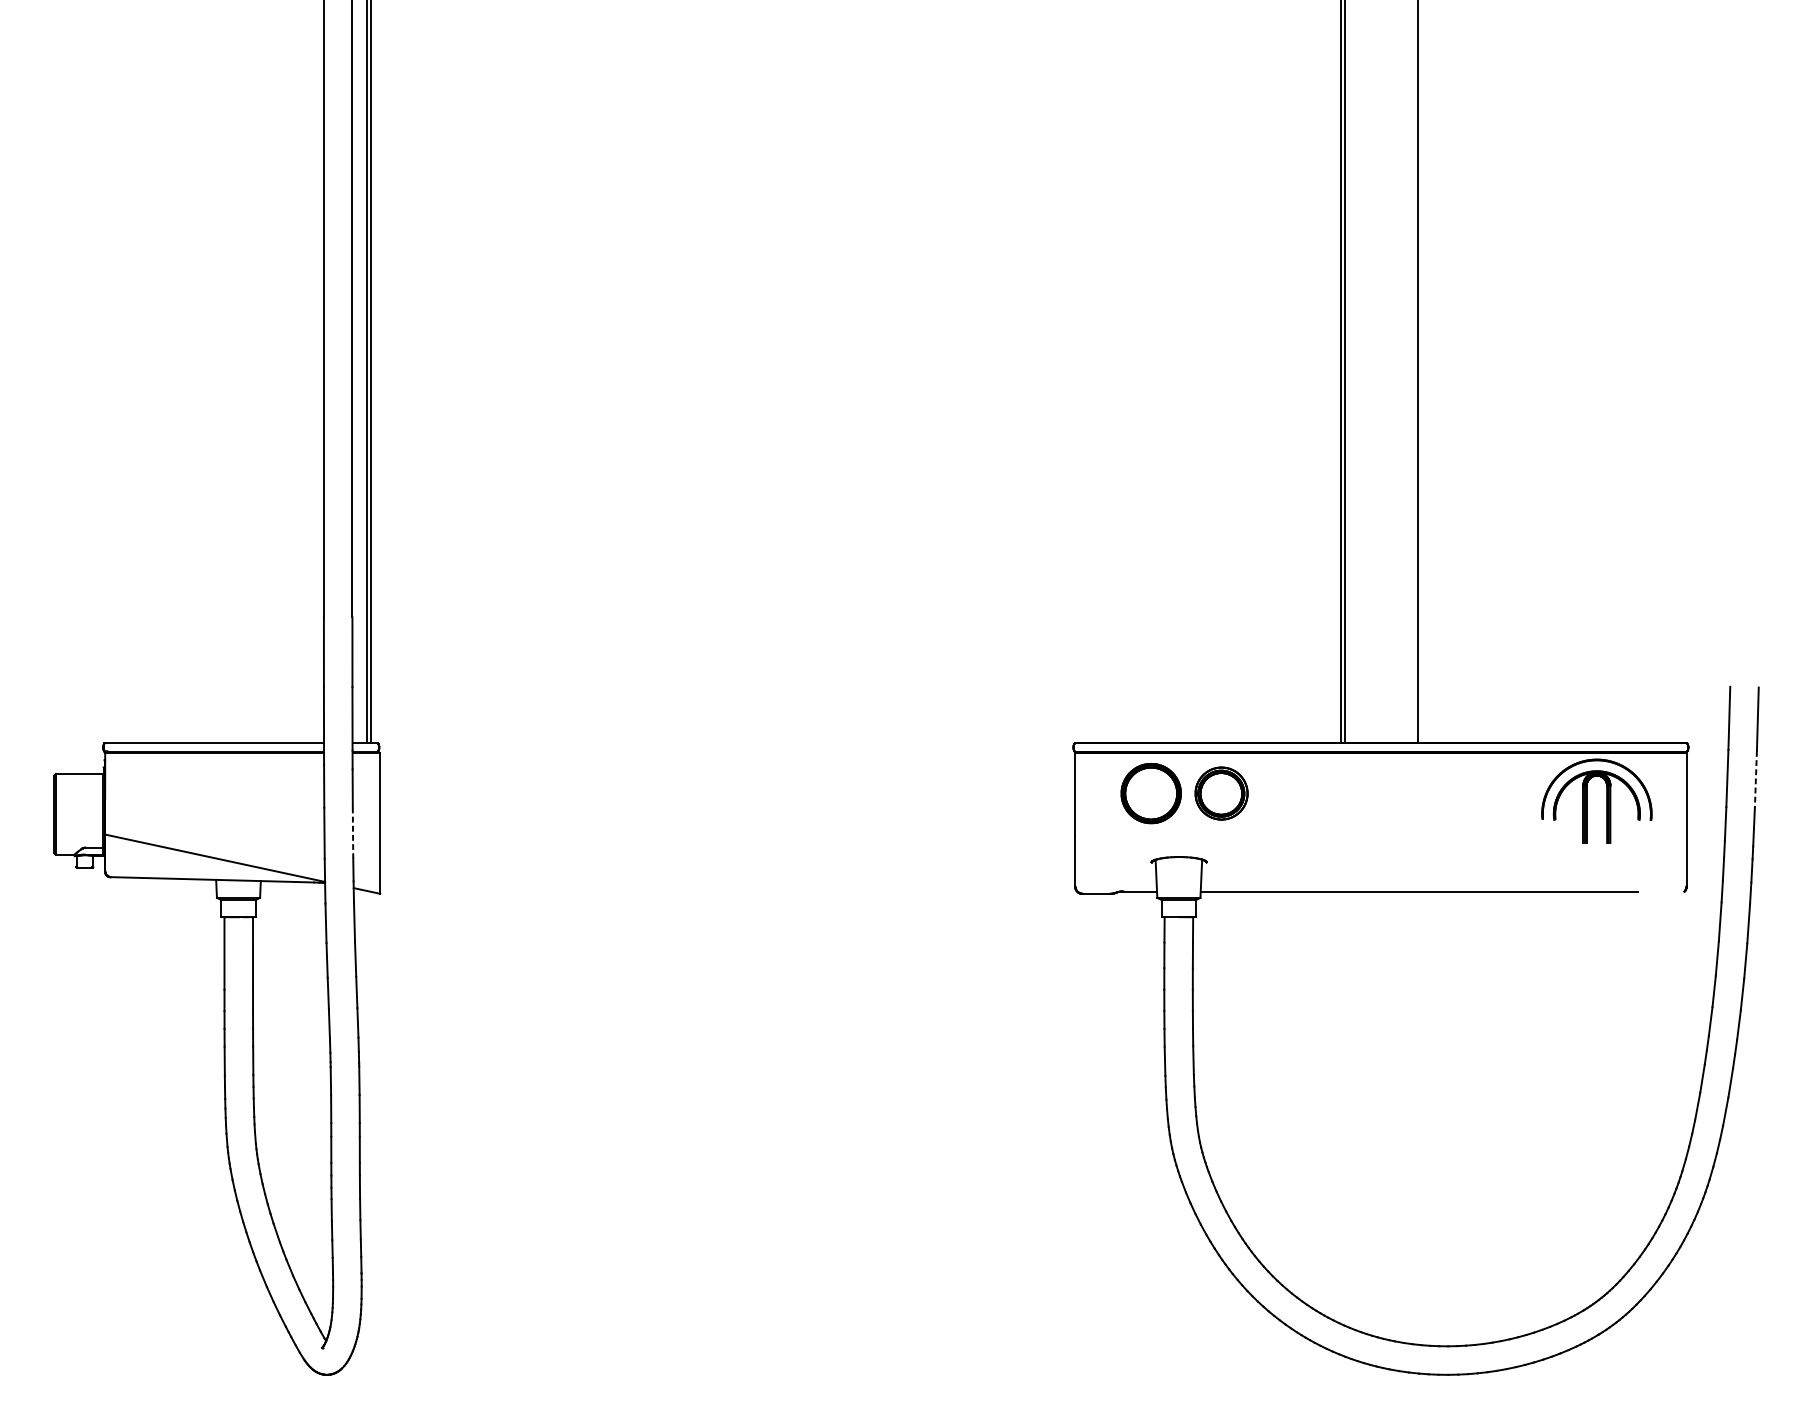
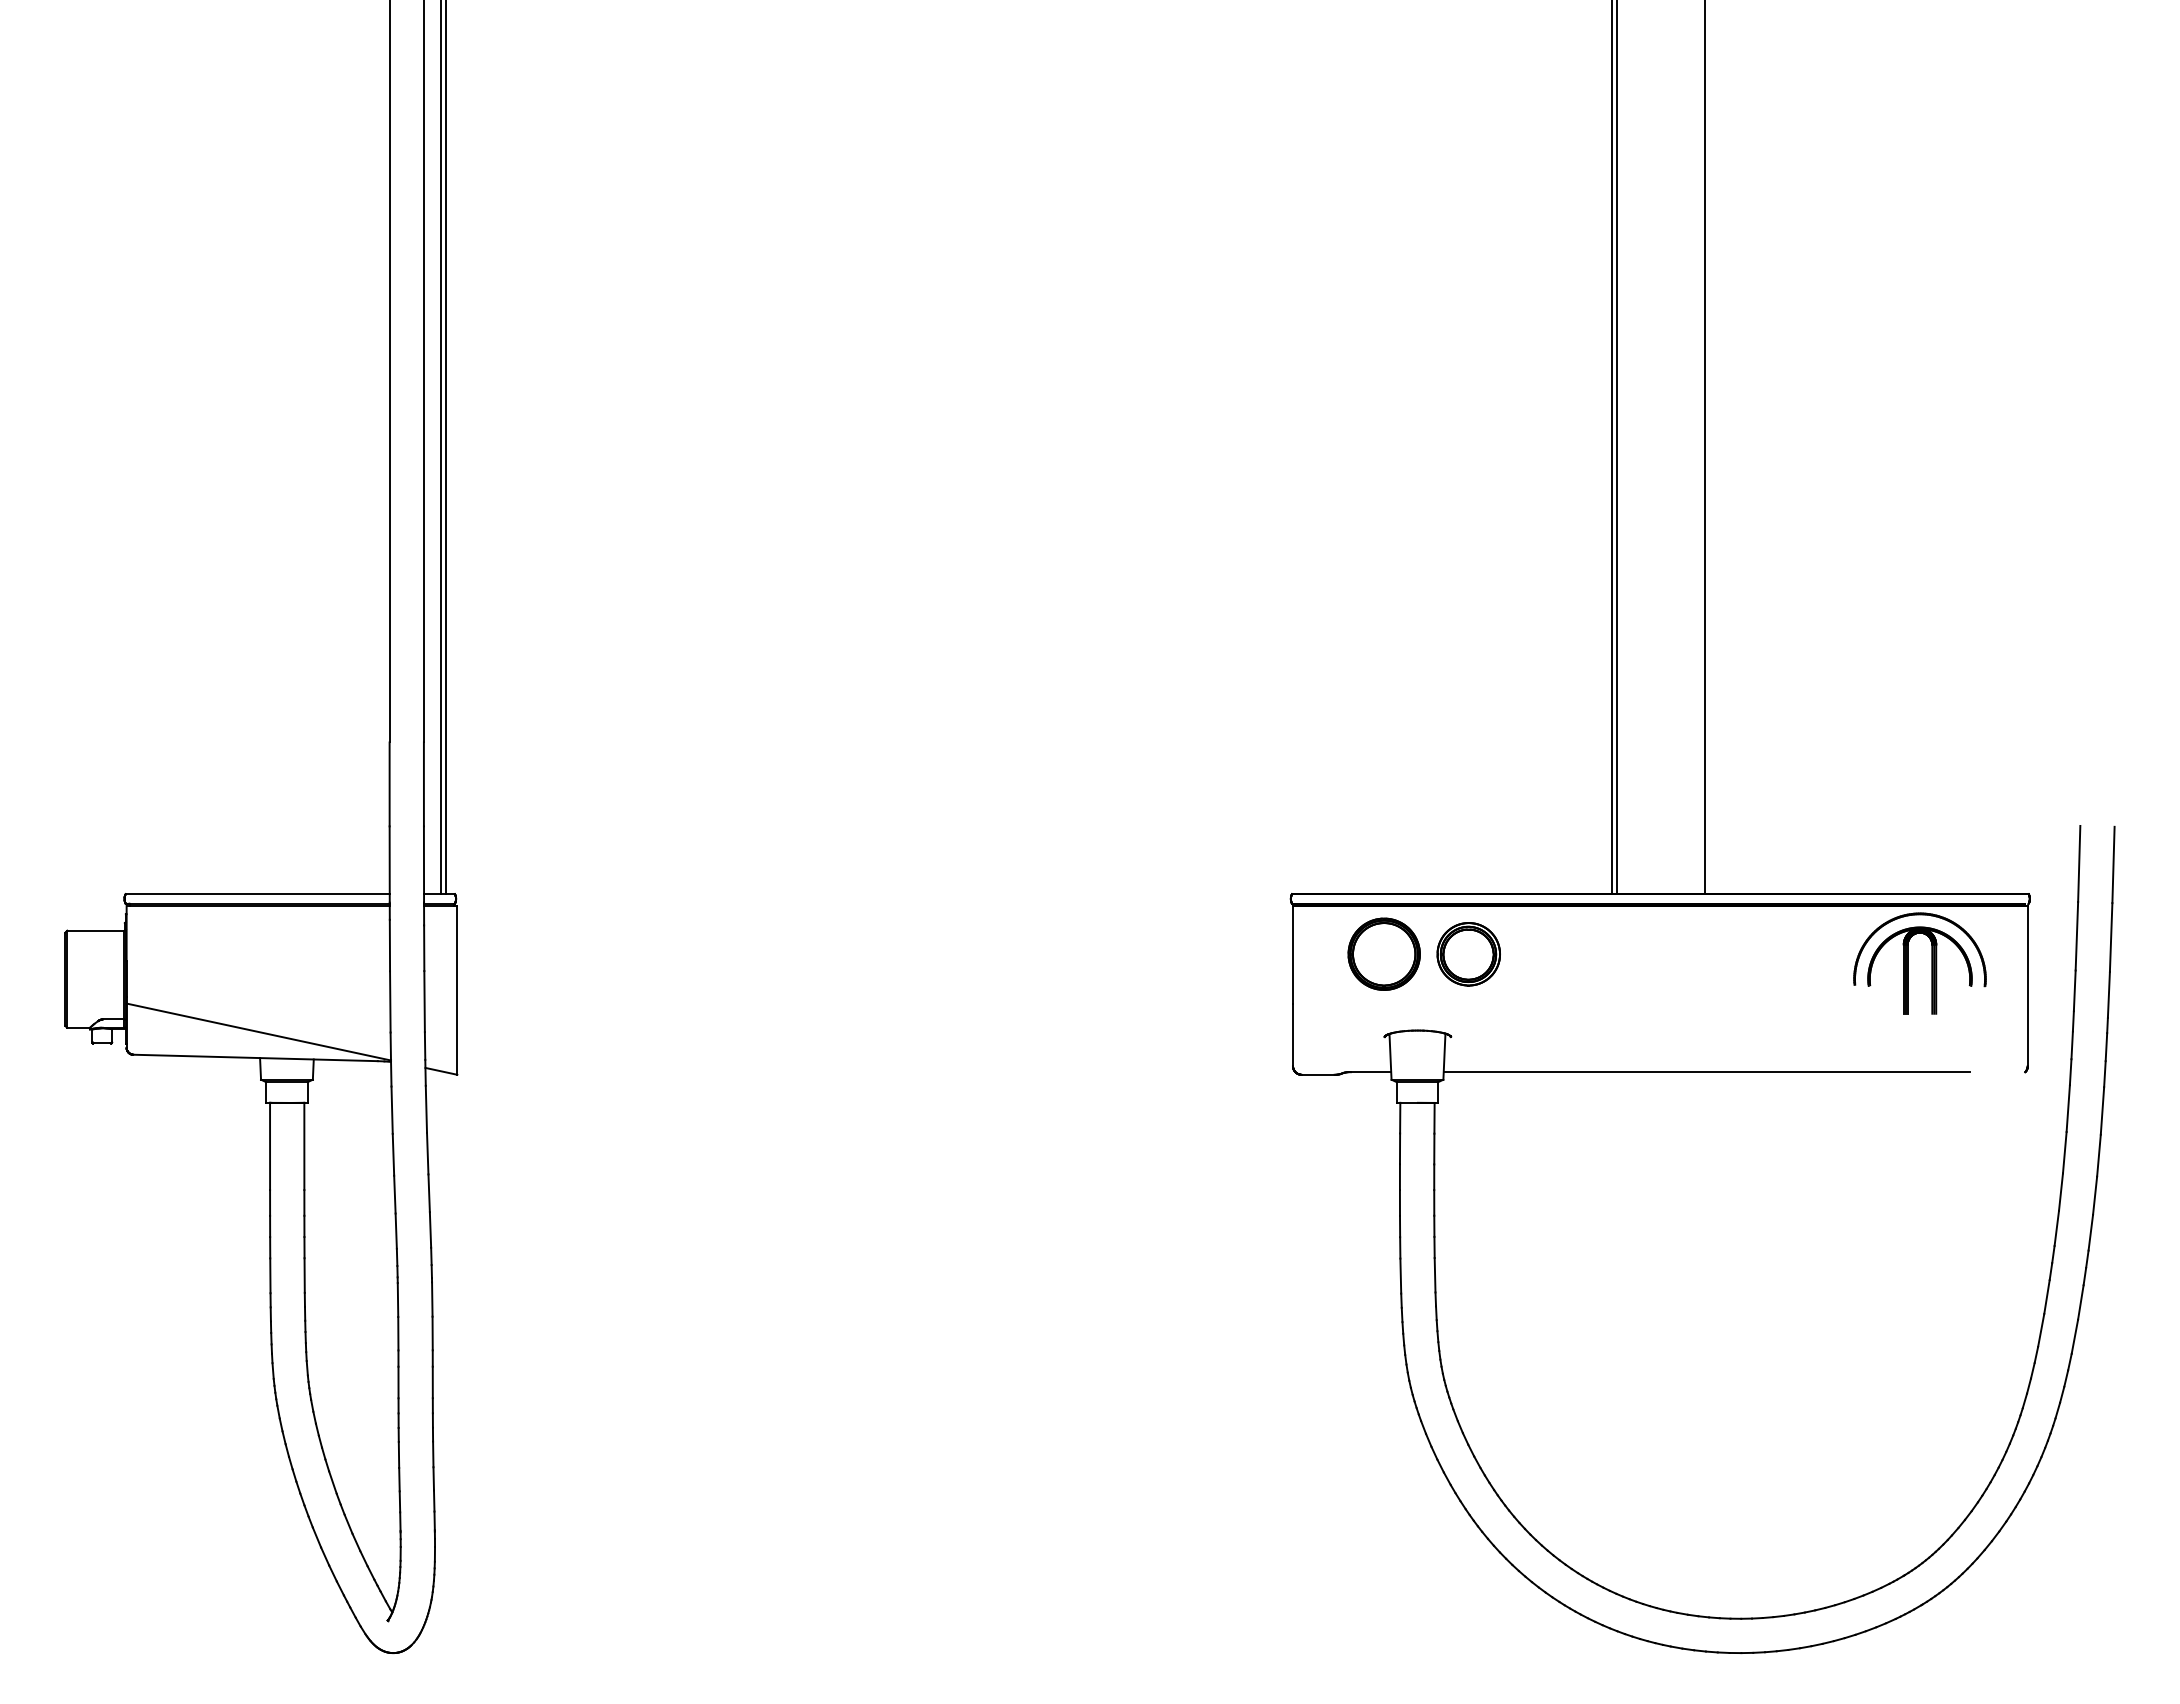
line: (1756, 780) -> (2111, 938), dashed -> solid
line: (352, 832) -> (424, 1001), dashed -> solid

